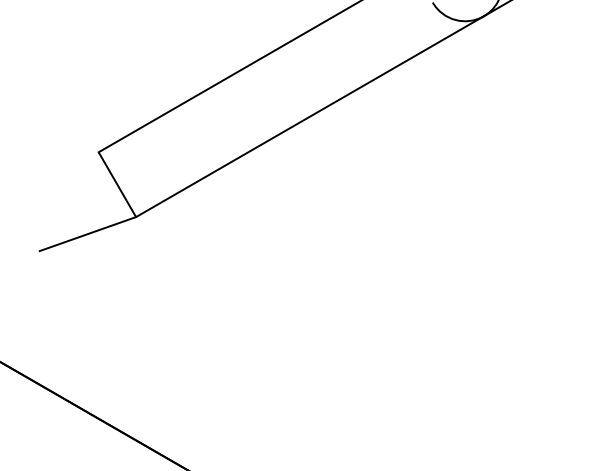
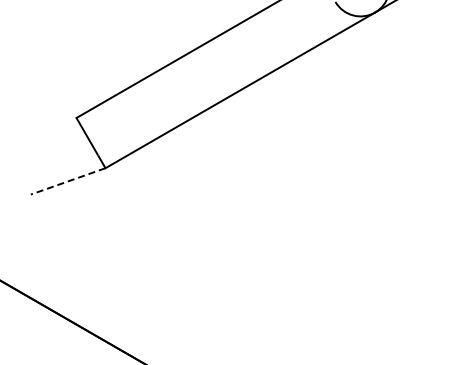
line: (88, 234) -> (68, 181), solid -> dashed

